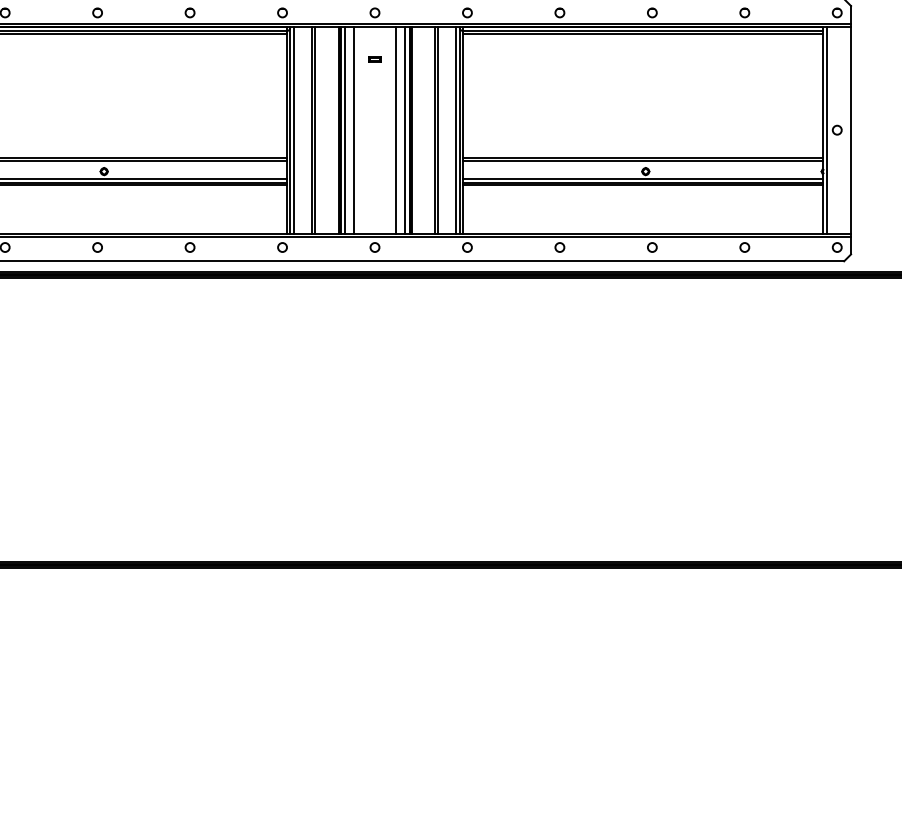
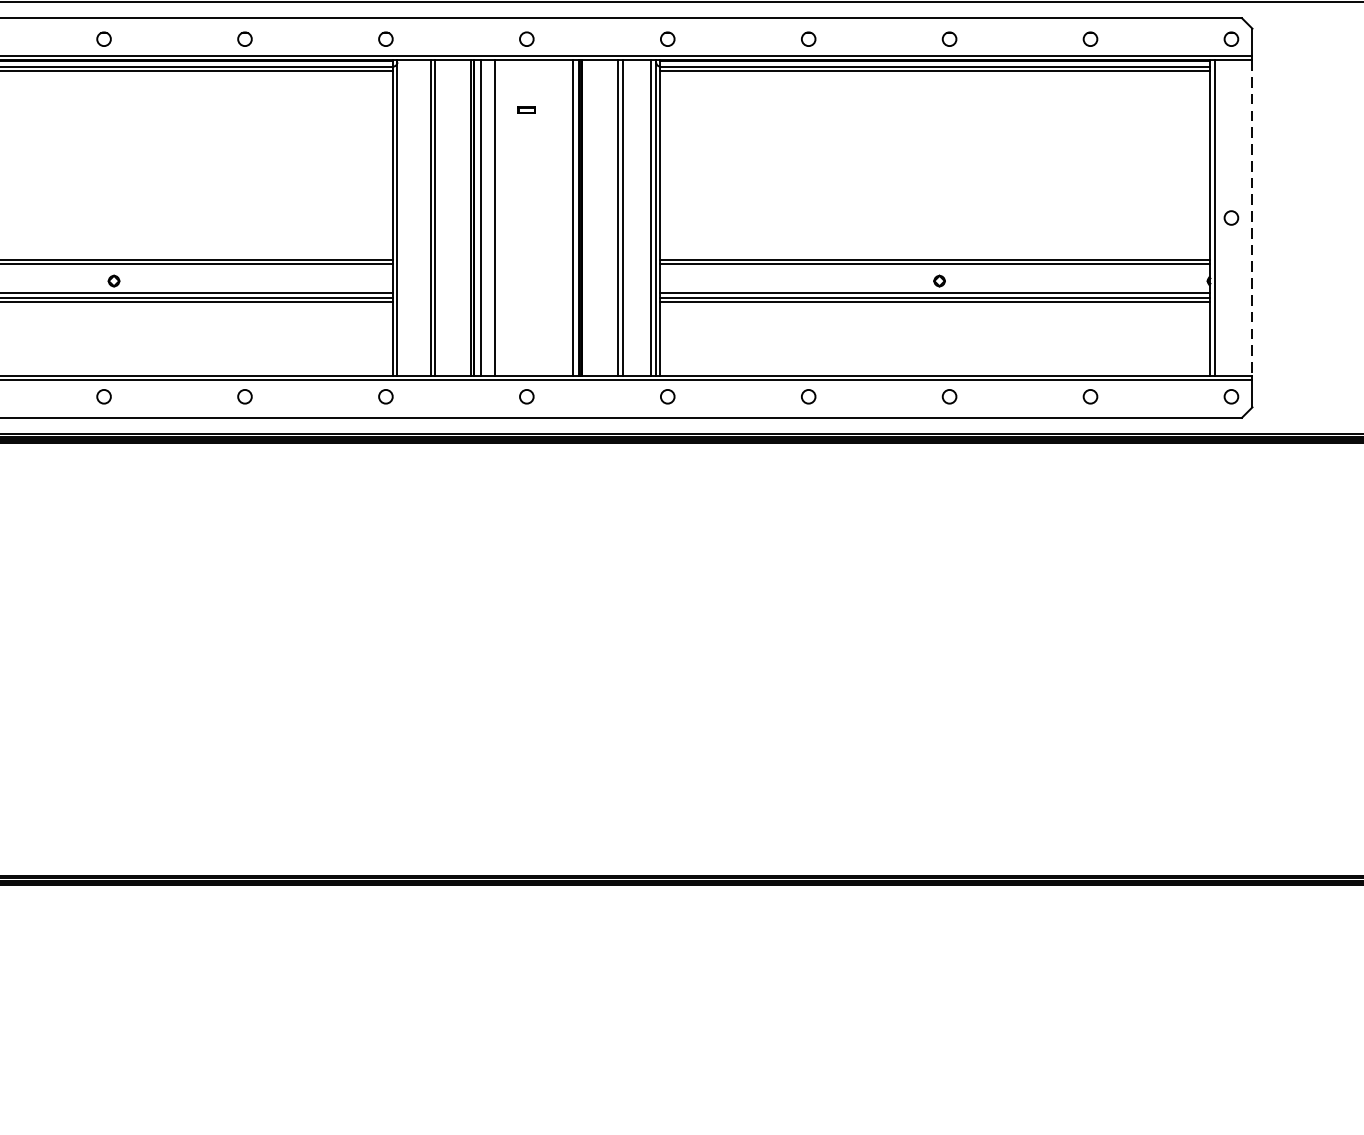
line: (293, 129) -> (402, 216), removed
line: (395, 129) -> (558, 216), removed
line: (851, 130) -> (1253, 218), solid -> dashed

